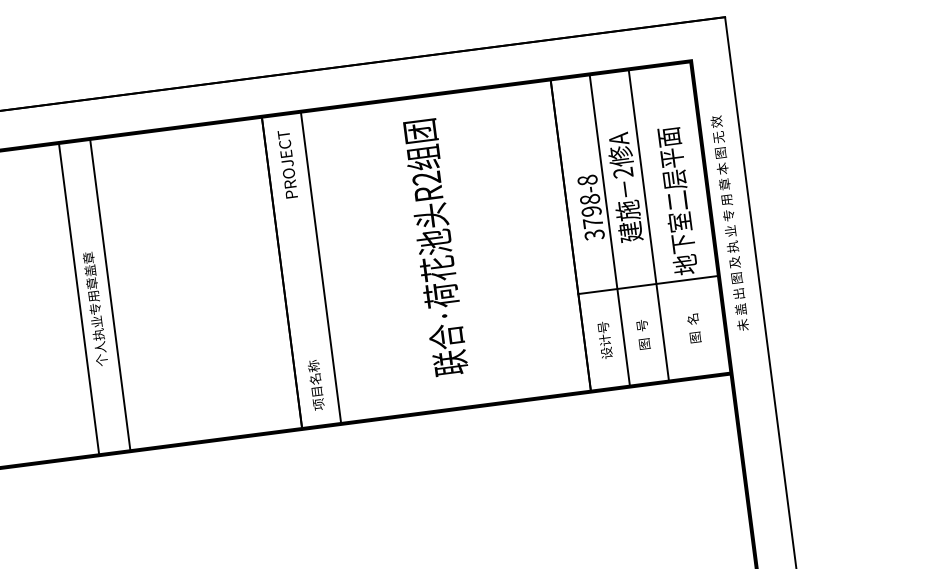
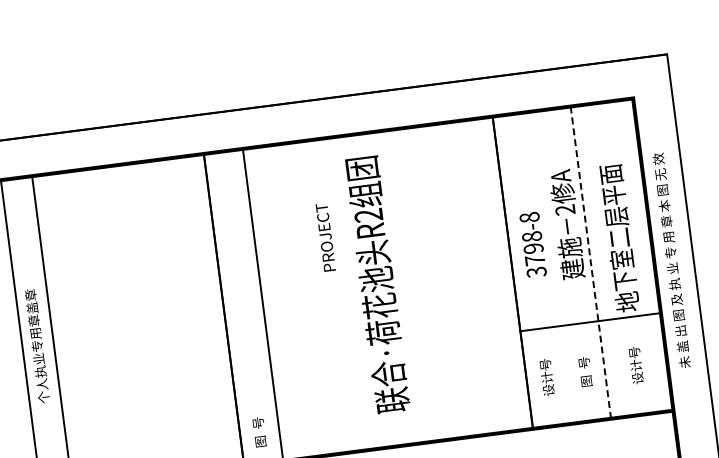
text: (287, 164) -> (325, 237), moved
line: (648, 225) -> (590, 262), solid -> dashed
line: (609, 230) -> (551, 267), removed
text: (693, 327) -> (635, 364), 图  名 -> 设计号
text: (316, 384) -> (258, 421), 项目名称 -> 图  号

